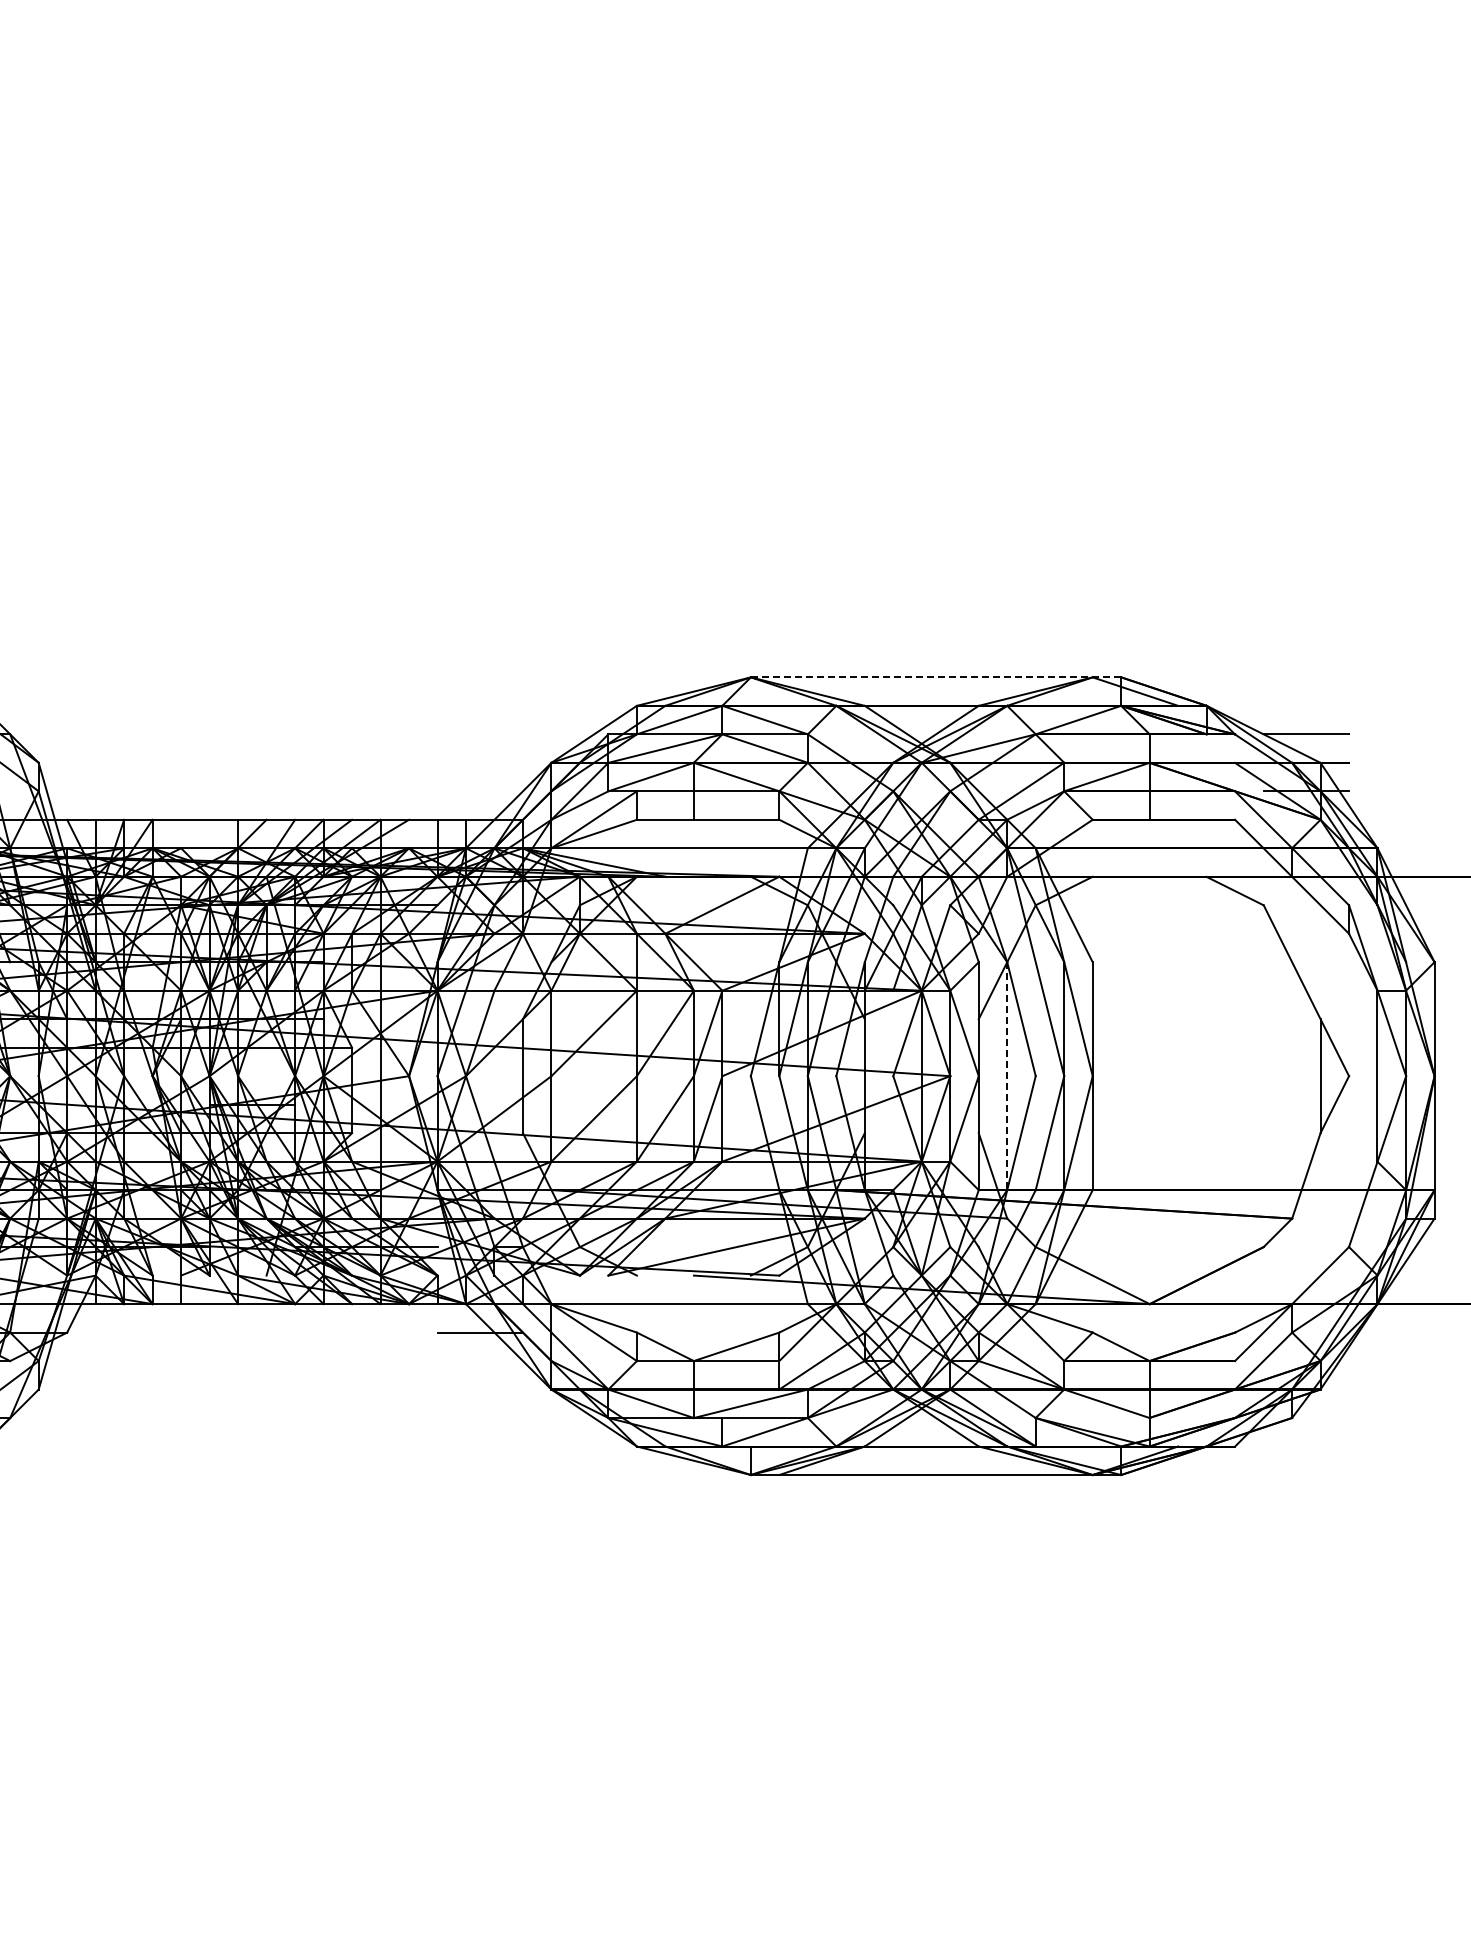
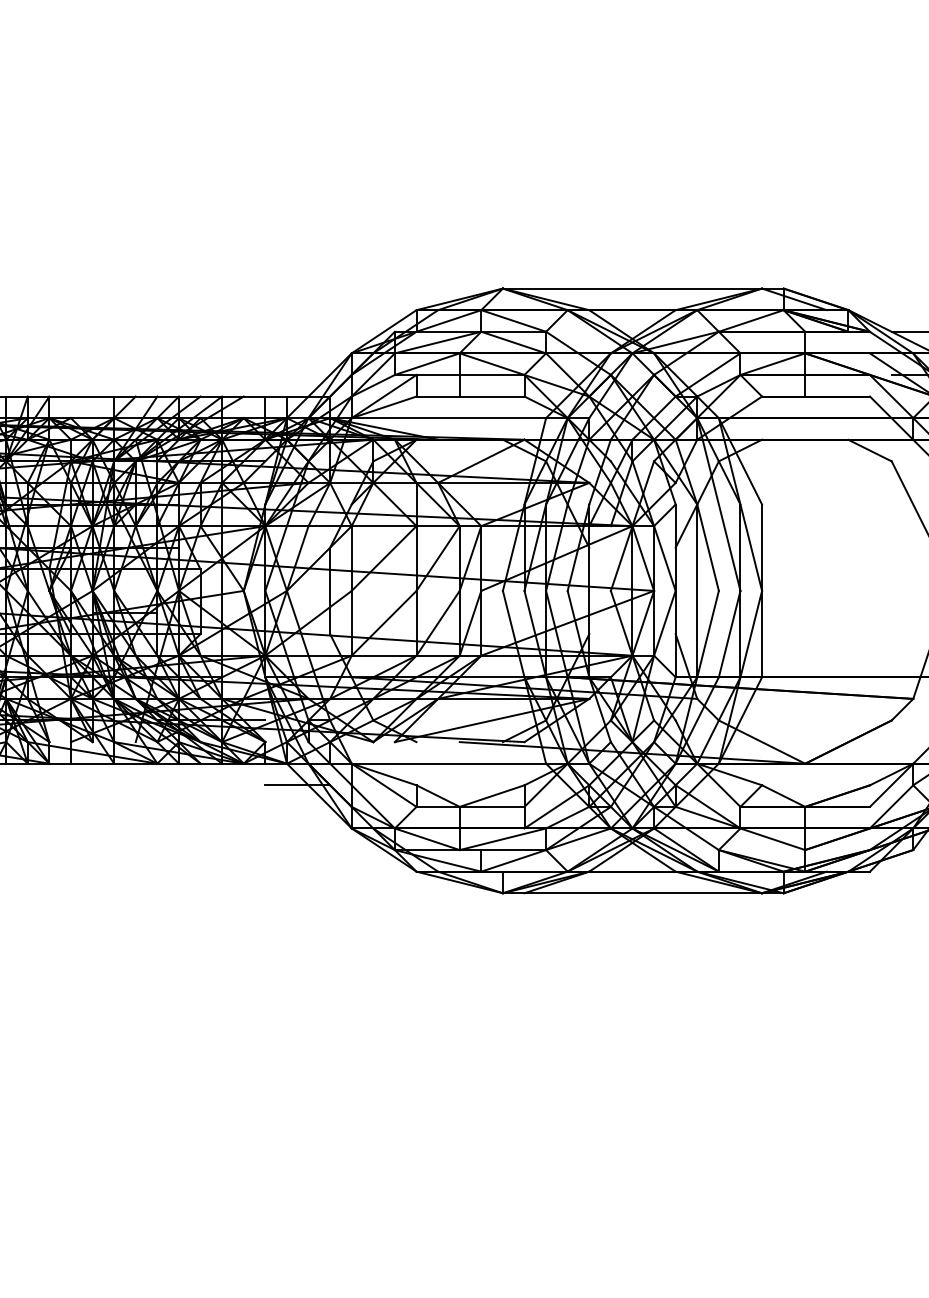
line: (935, 677) -> (642, 288), dashed -> solid
line: (1007, 1076) -> (697, 591), dashed -> solid

